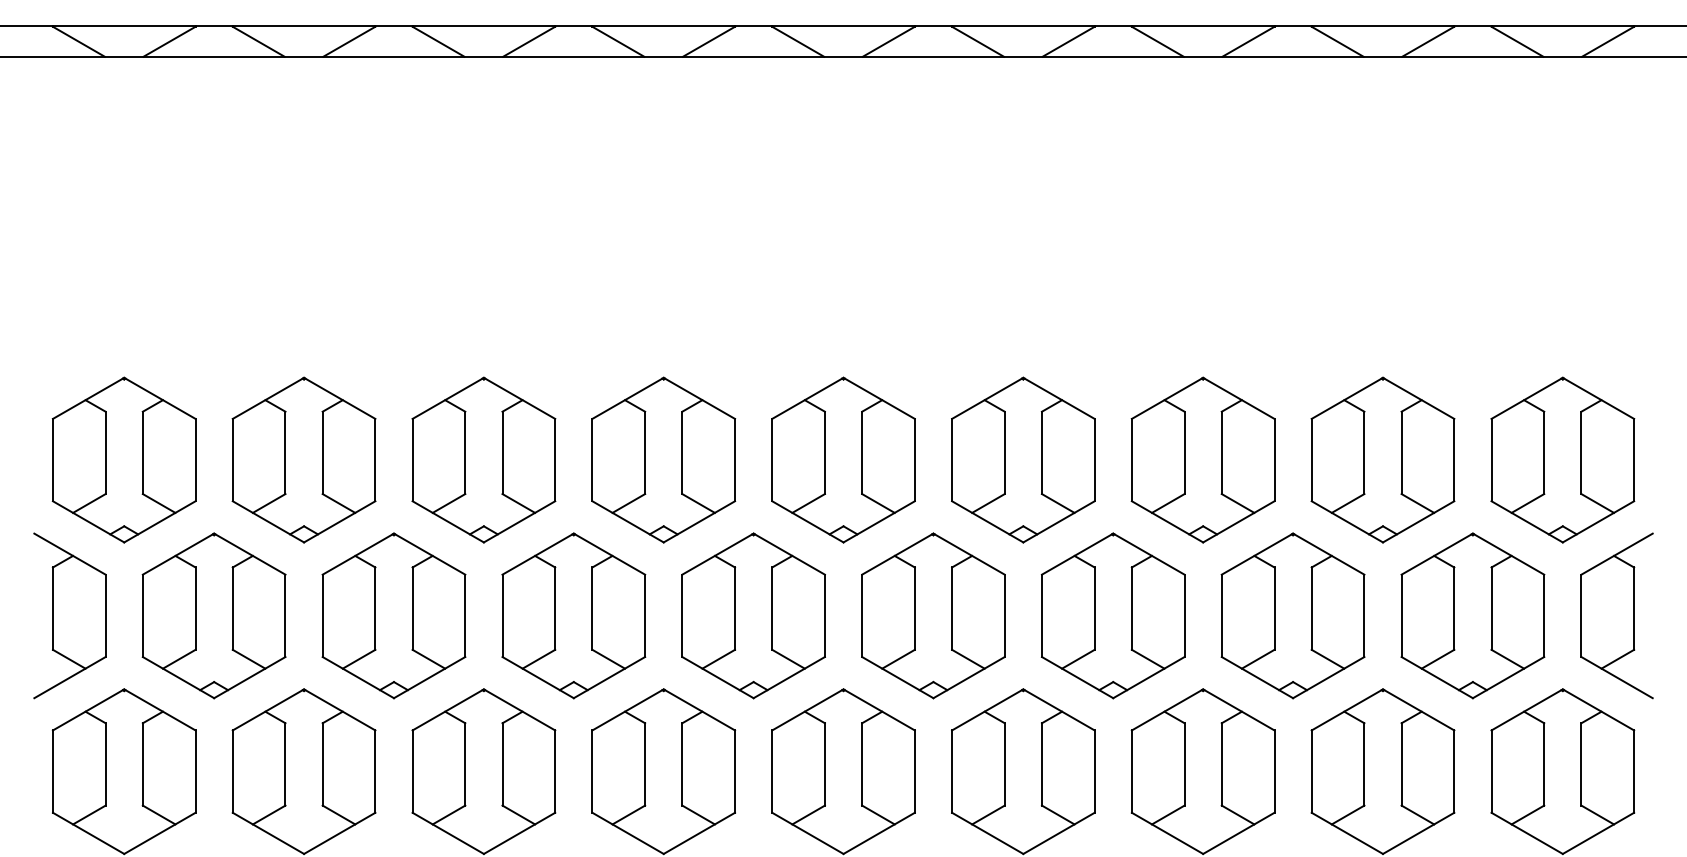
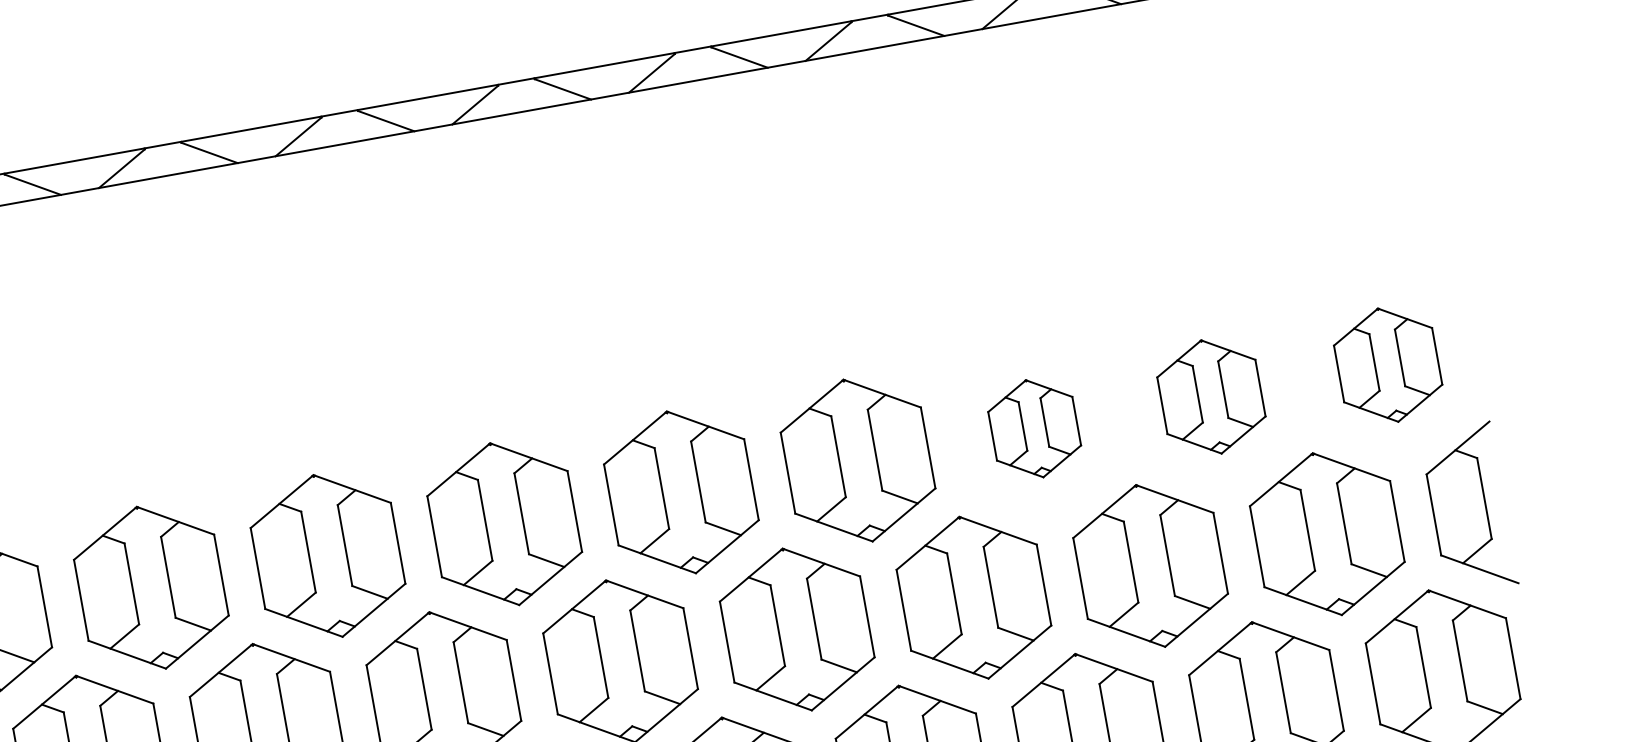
part: (1202, 459) -> (1033, 428), size x0.6
part: (1382, 459) -> (1210, 396), size x0.7
part: (1562, 459) -> (1387, 364), size x0.7

